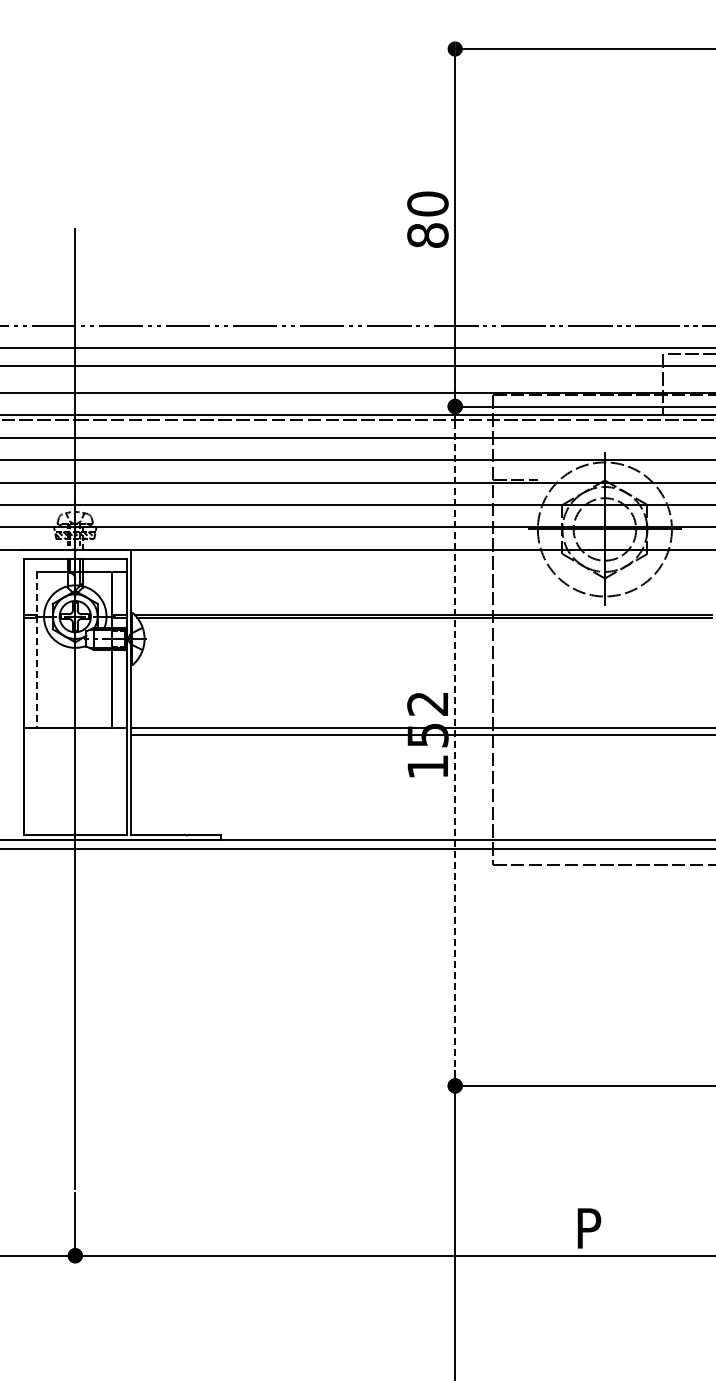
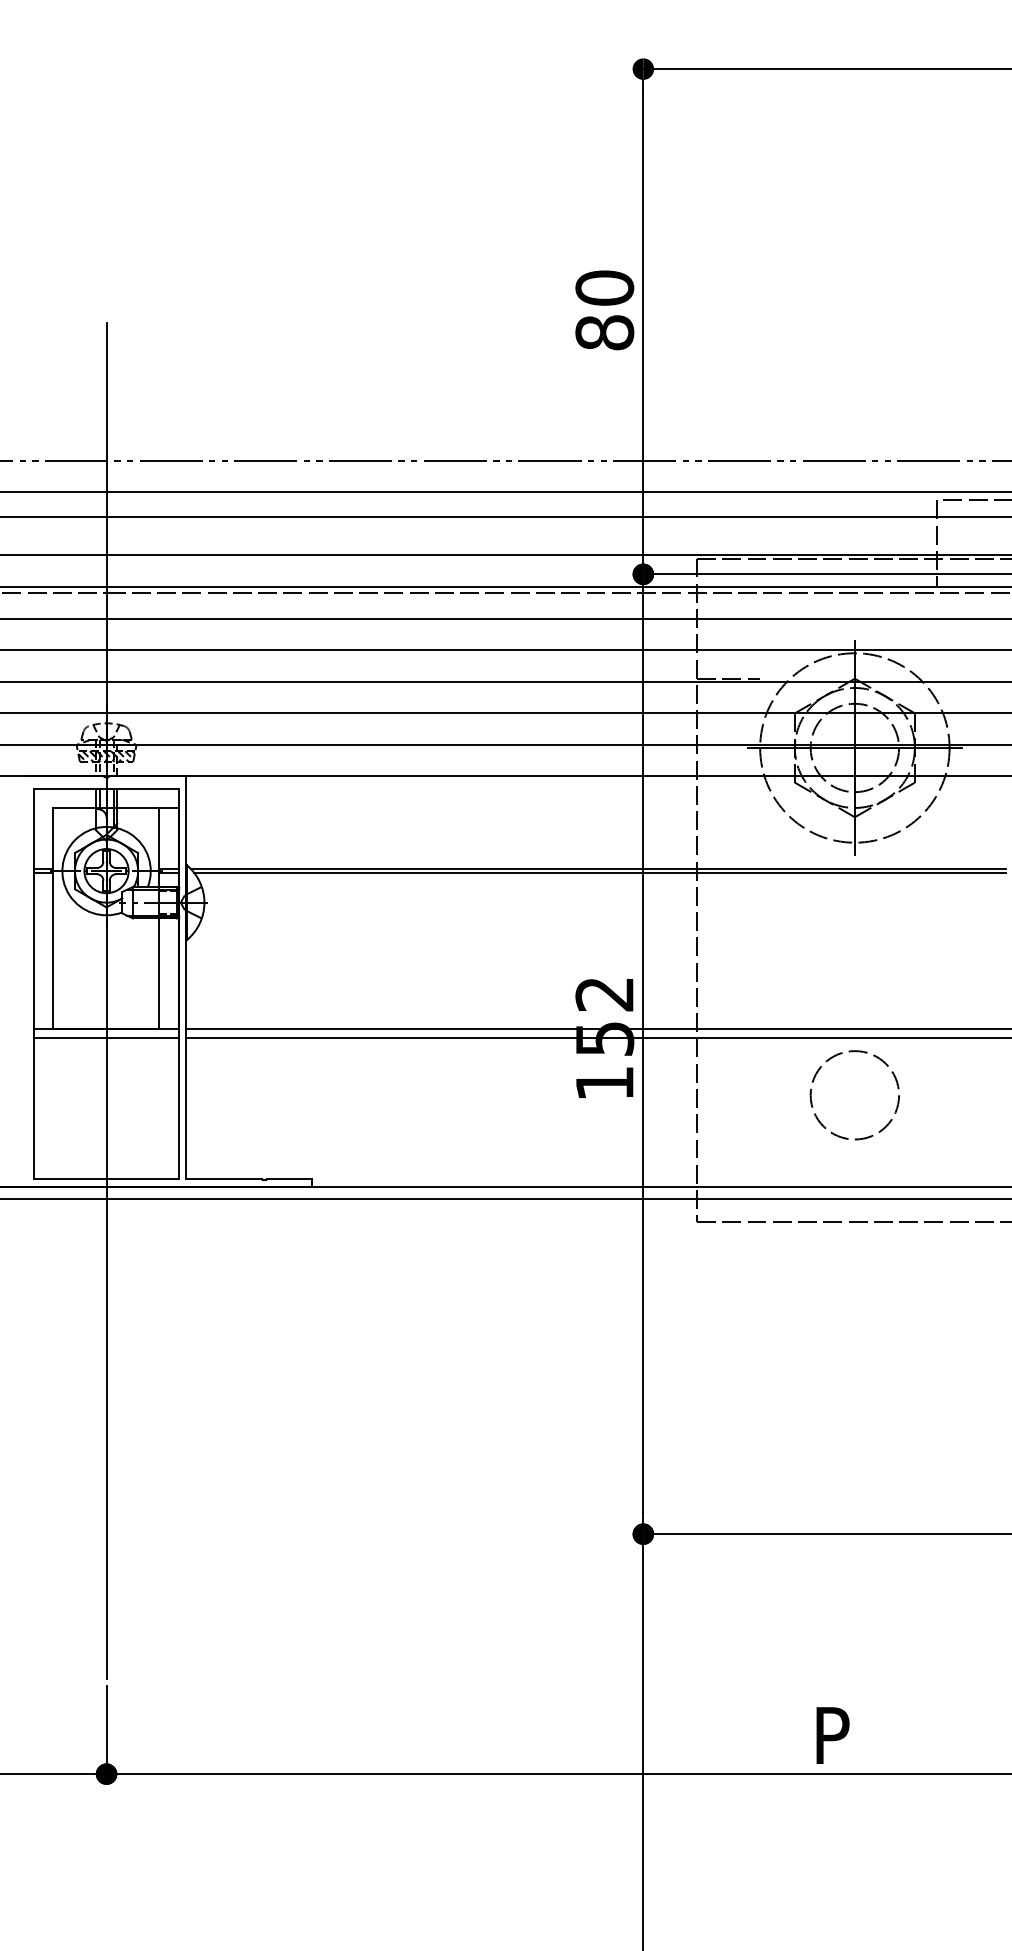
line: (37, 650) -> (53, 918), dashed -> solid
line: (74, 735) -> (105, 1039), added
line: (455, 746) -> (643, 1054), dashed -> solid
circle: (604, 775) -> (854, 1095), added

